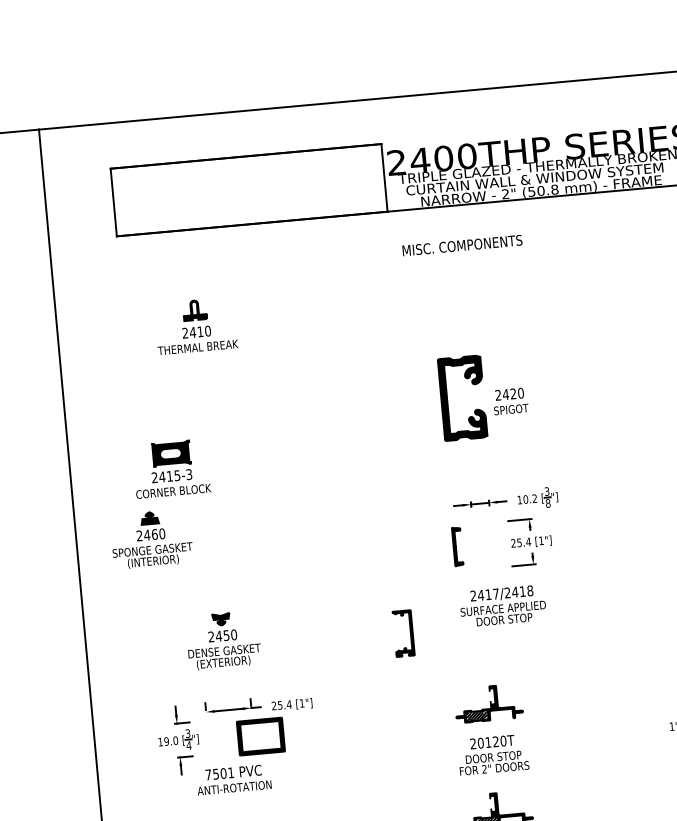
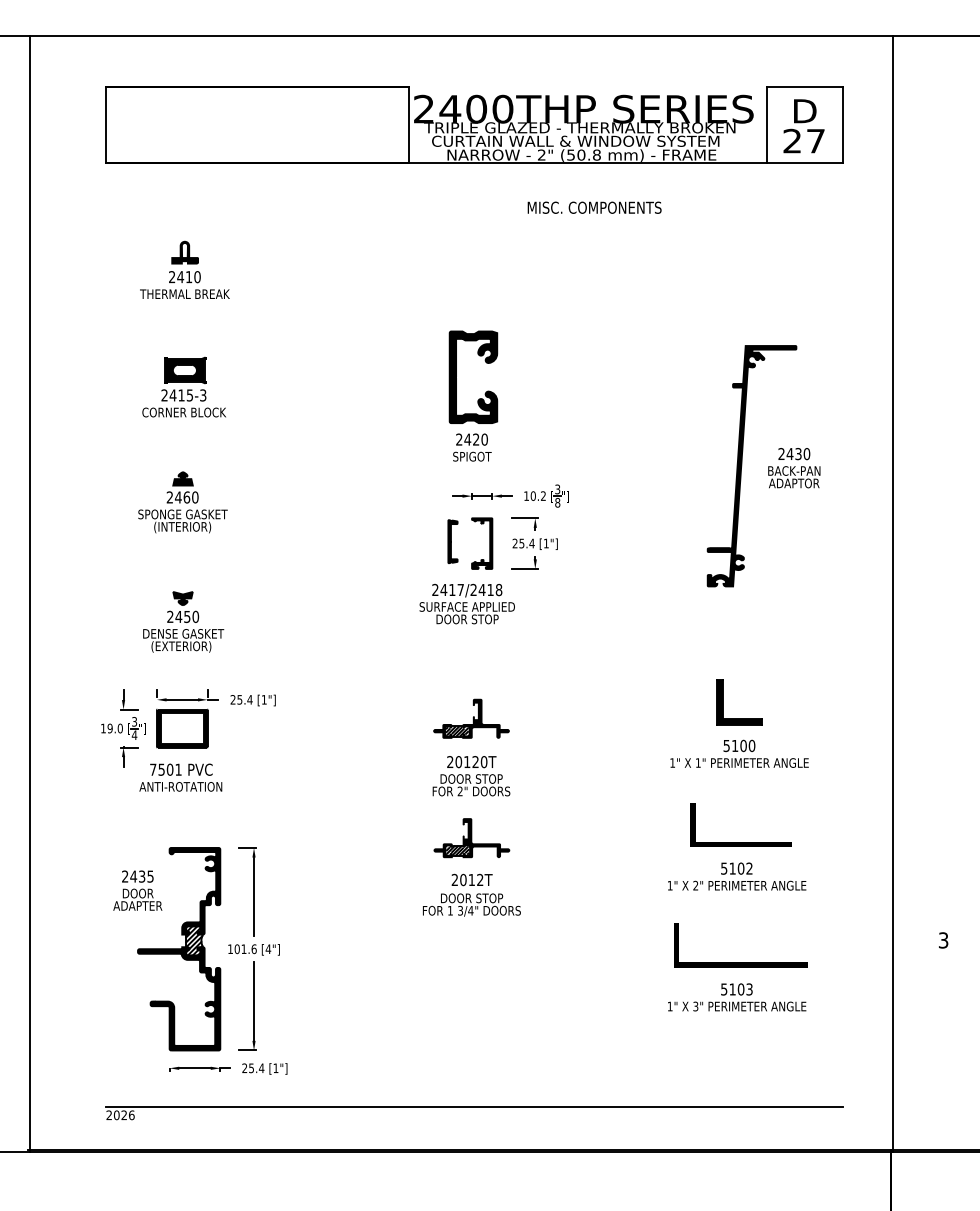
text: (462, 245) -> (594, 207), moved
text: (510, 401) -> (472, 447), moved
part: (170, 468) -> (183, 386), moved
part: (151, 539) -> (182, 502), moved
text: (502, 605) -> (466, 603), moved
part: (410, 632) -> (489, 543), moved
part: (261, 736) -> (182, 728), moved

